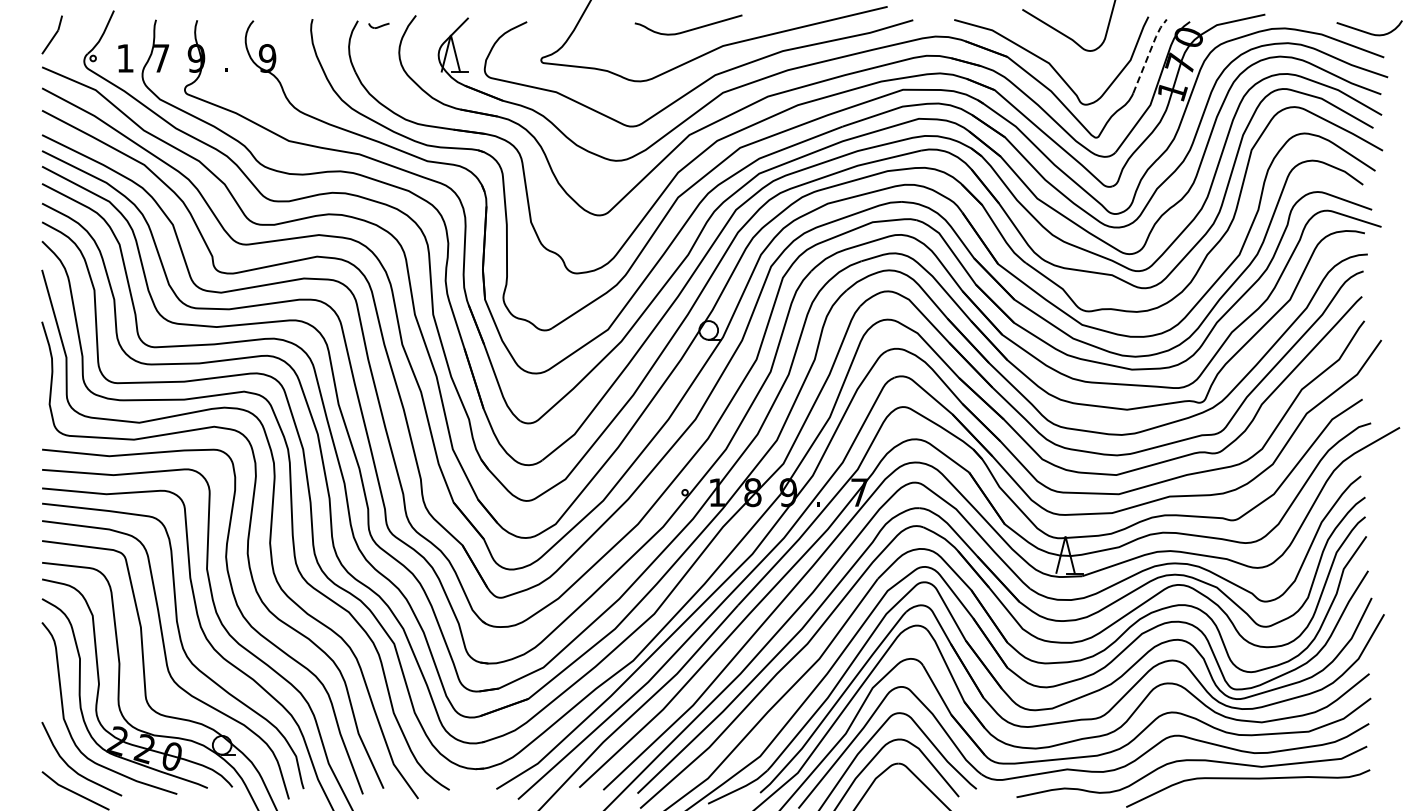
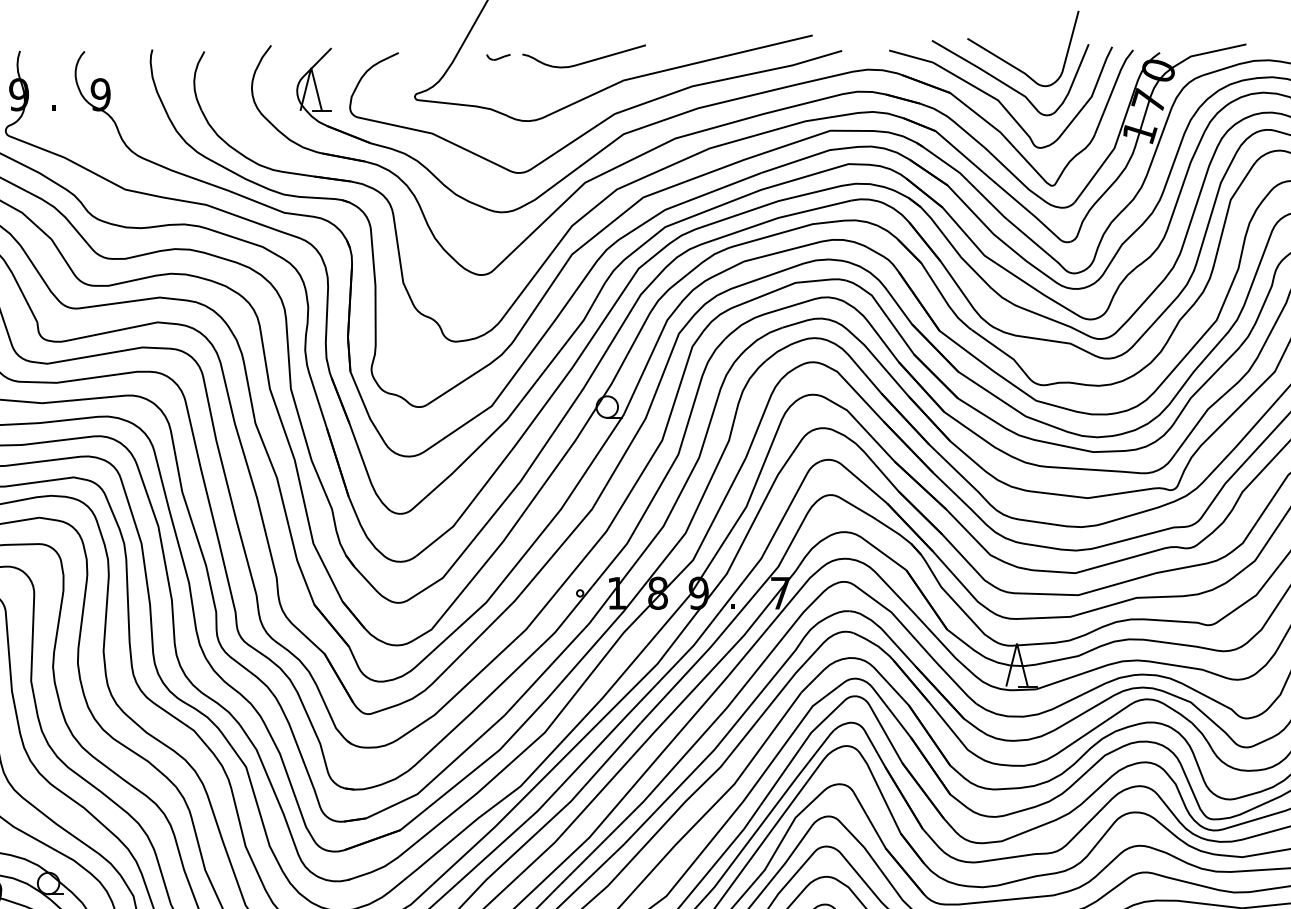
part: (378, 25) -> (497, 56), moved
part: (1059, 43) -> (1010, 77), added
line: (1149, 54) -> (1113, 90), dashed -> solid

